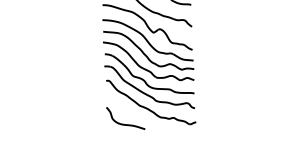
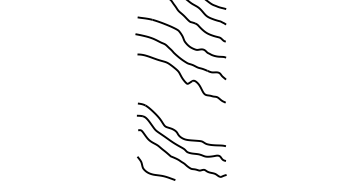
part: (148, 49) -> (181, 100), removed

